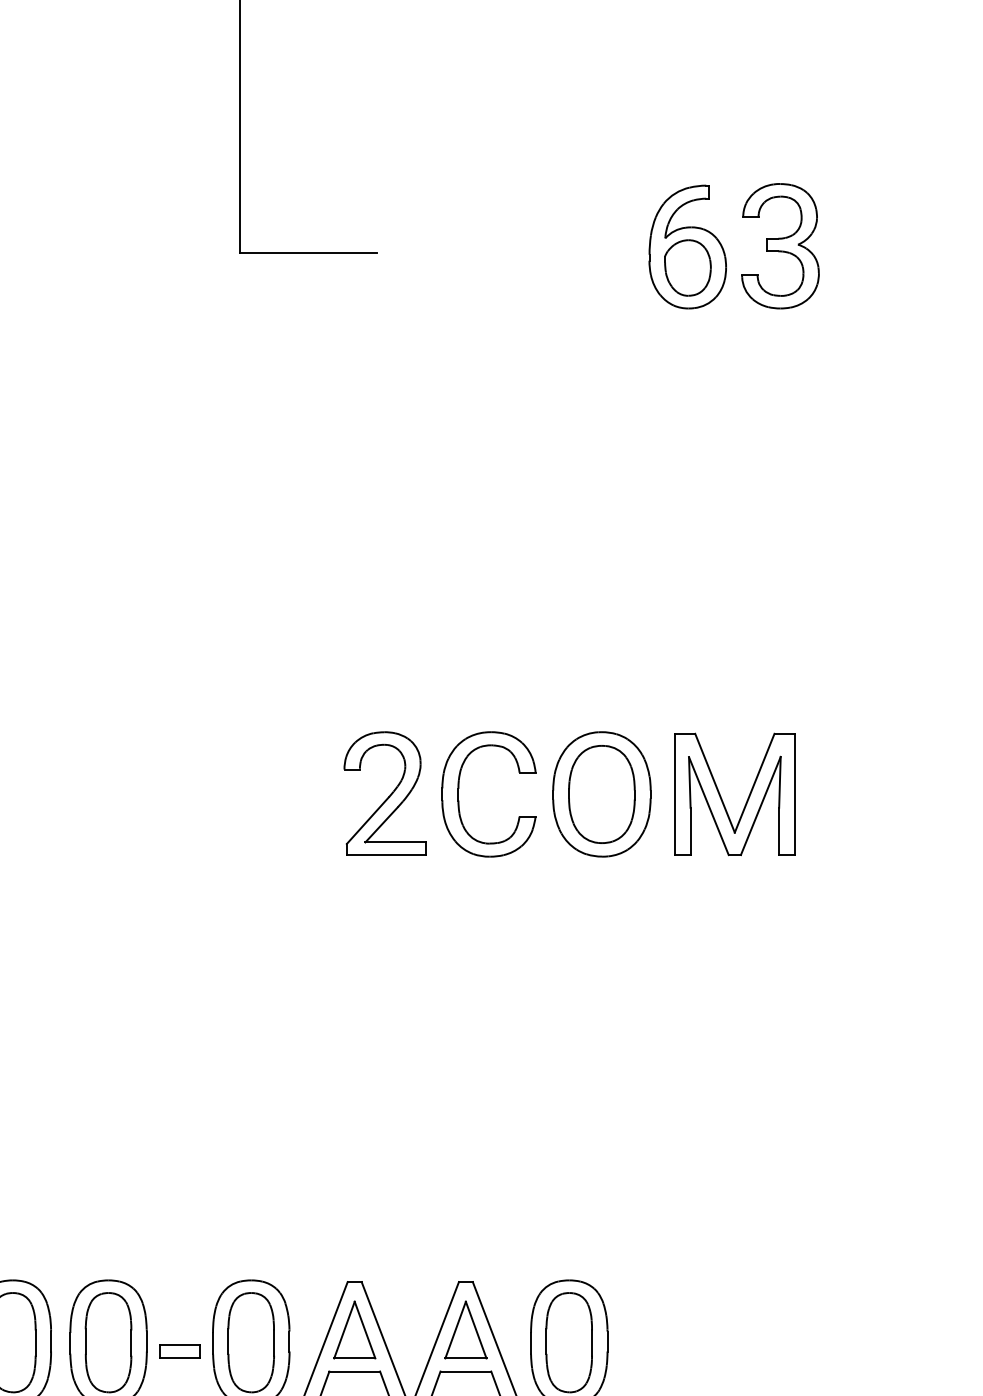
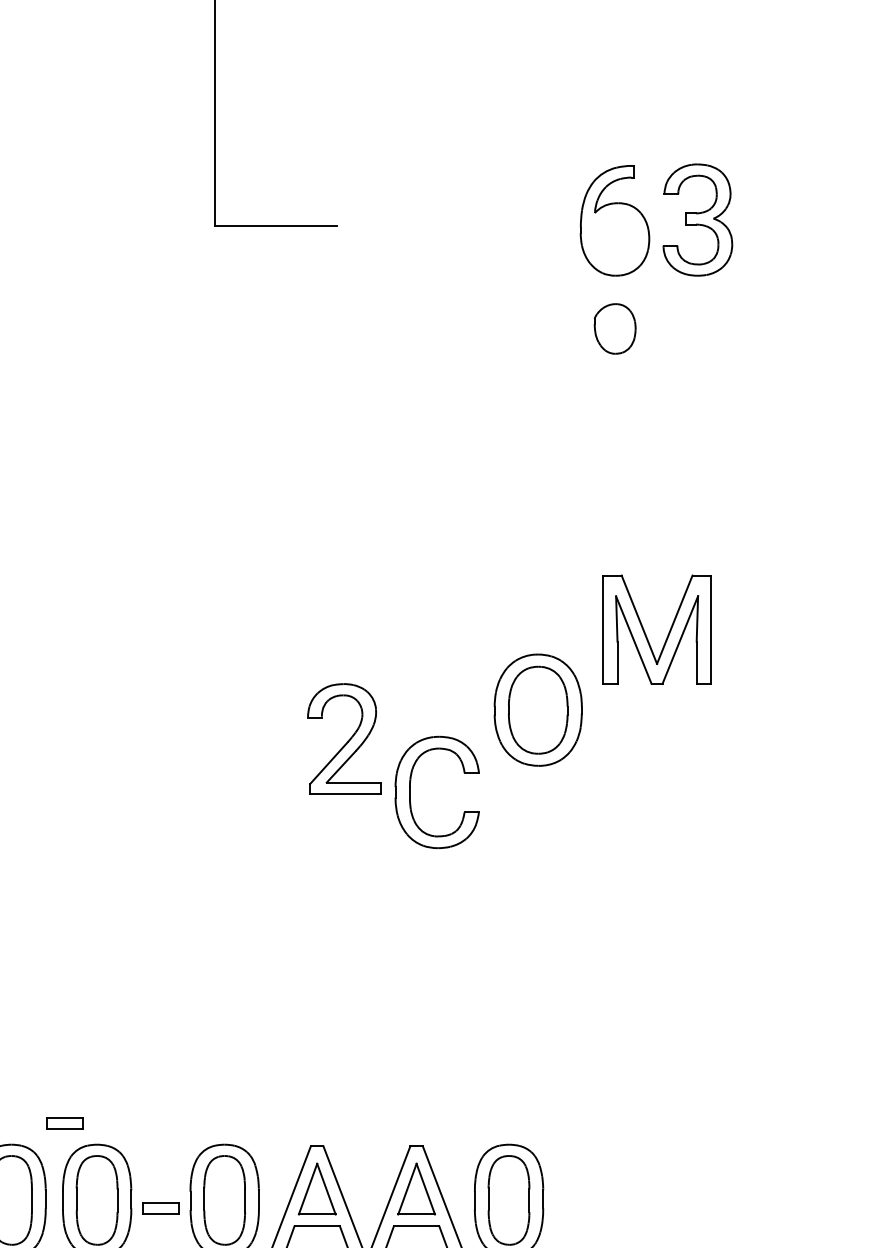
part: (687, 267) -> (614, 328), moved
part: (459, 788) -> (410, 787), moved
part: (384, 793) -> (343, 738), moved
part: (722, 798) -> (646, 633), moved
part: (72, 1256) -> (64, 1123), added

